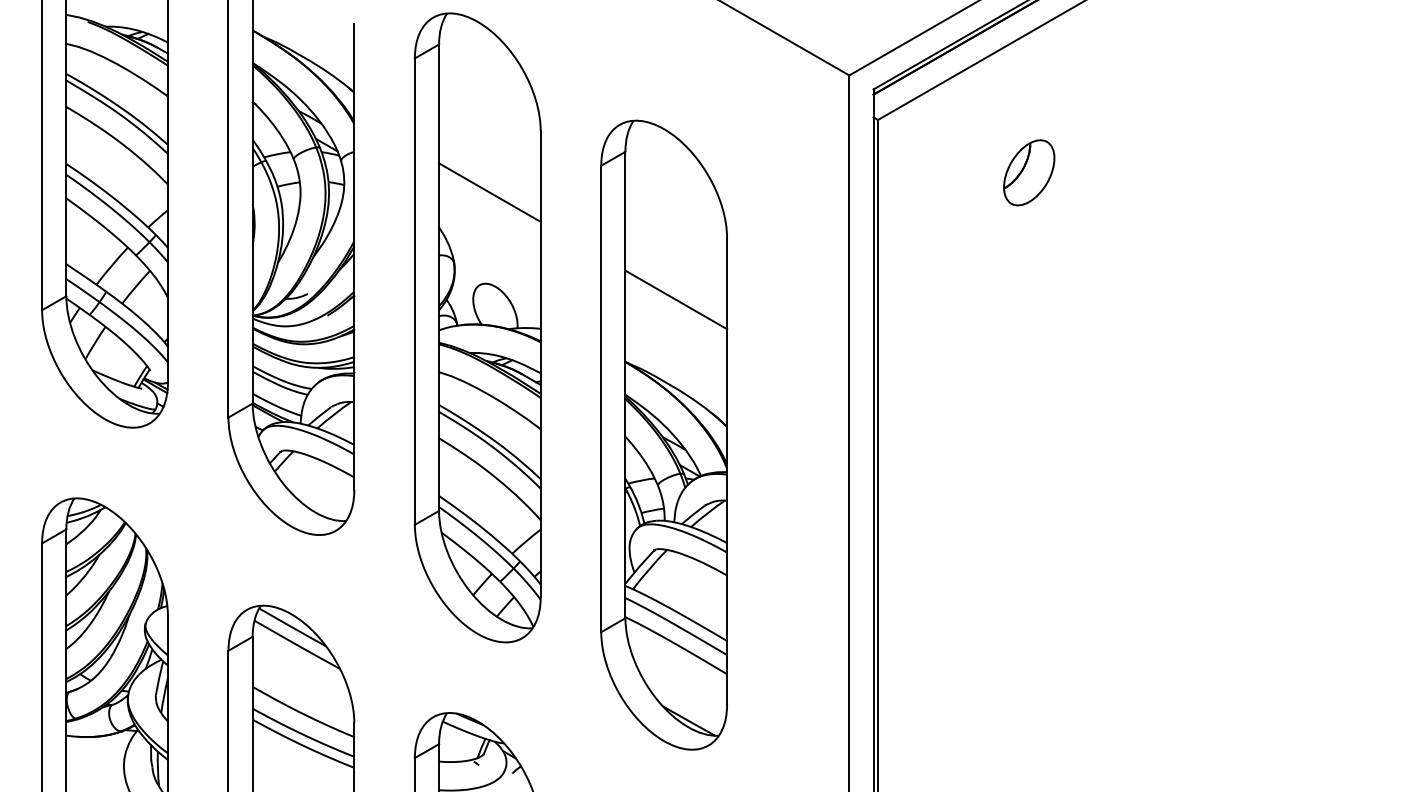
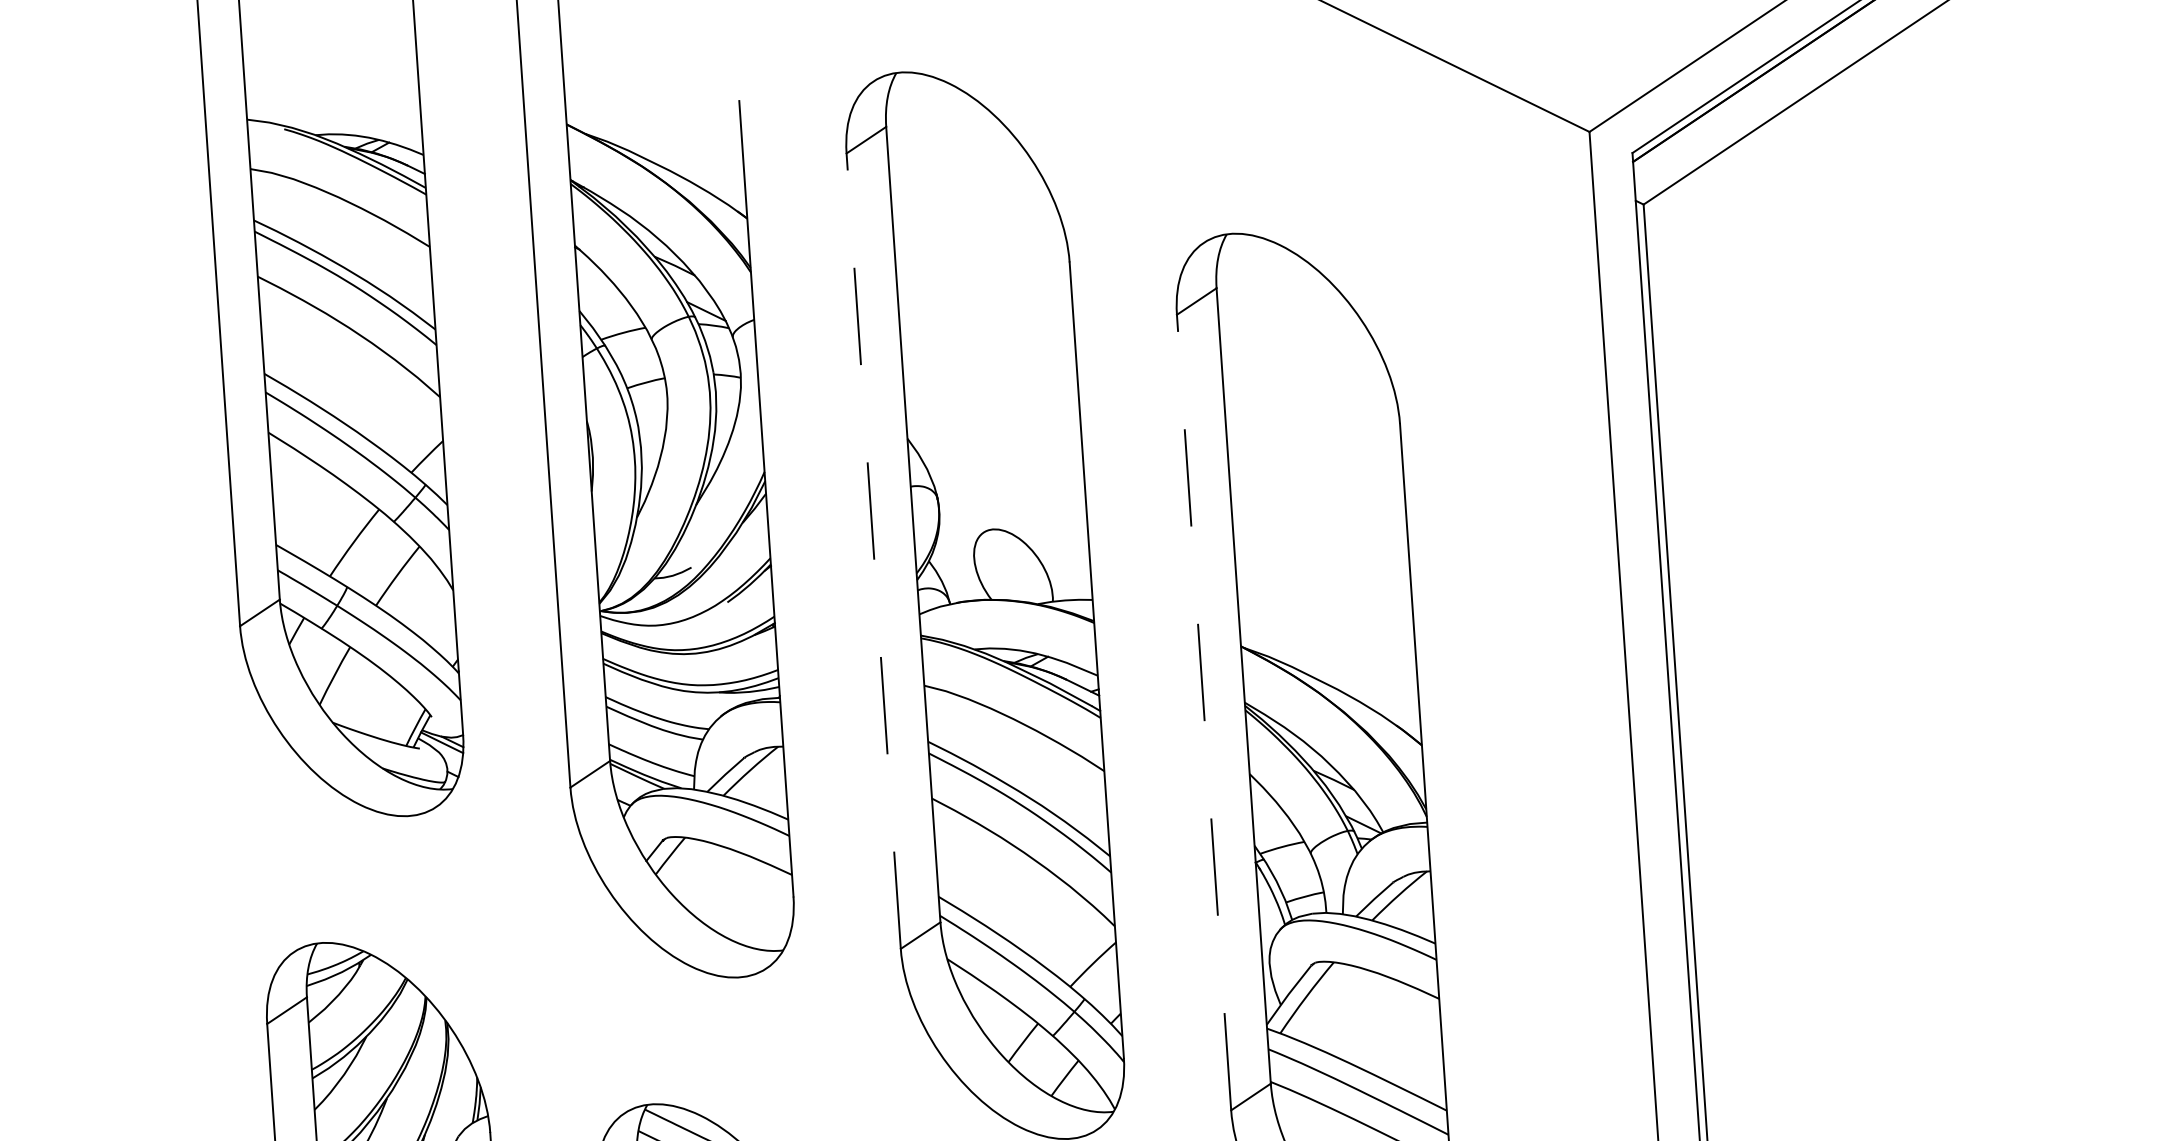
part: (1029, 172) -> (1908, 276), removed
line: (489, 192) -> (989, 373), removed
line: (414, 291) -> (873, 550), solid -> dashed
line: (676, 299) -> (1320, 534), removed
line: (601, 398) -> (1204, 711), solid -> dashed

